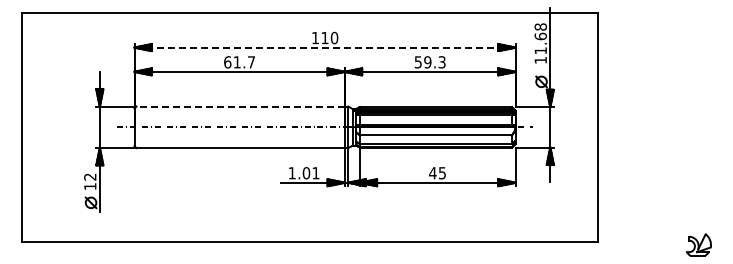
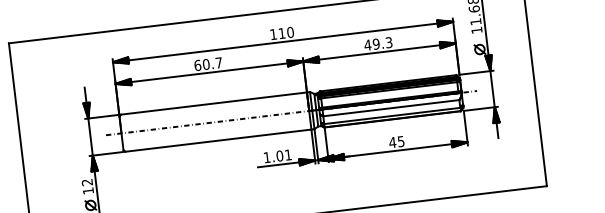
line: (325, 47) -> (283, 41), dashed -> solid
text: (236, 62) -> (205, 64), 61.7 -> 60.7
text: (418, 62) -> (368, 45), 59.3 -> 49.3
line: (240, 106) -> (213, 103), dashed -> solid

